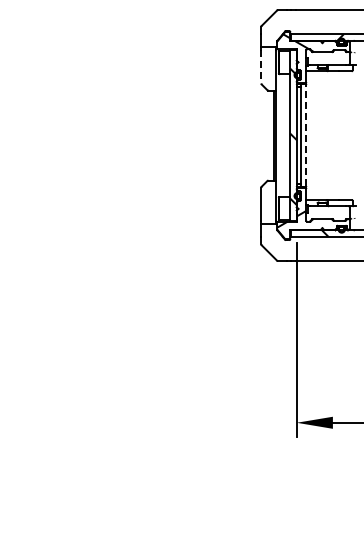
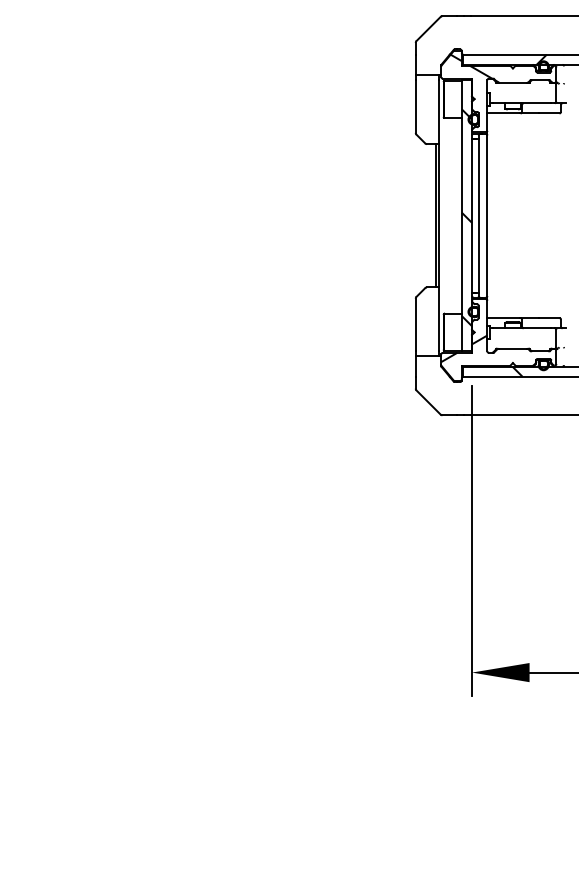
line: (261, 66) -> (415, 105), dashed -> solid
line: (306, 135) -> (487, 215), dashed -> solid

